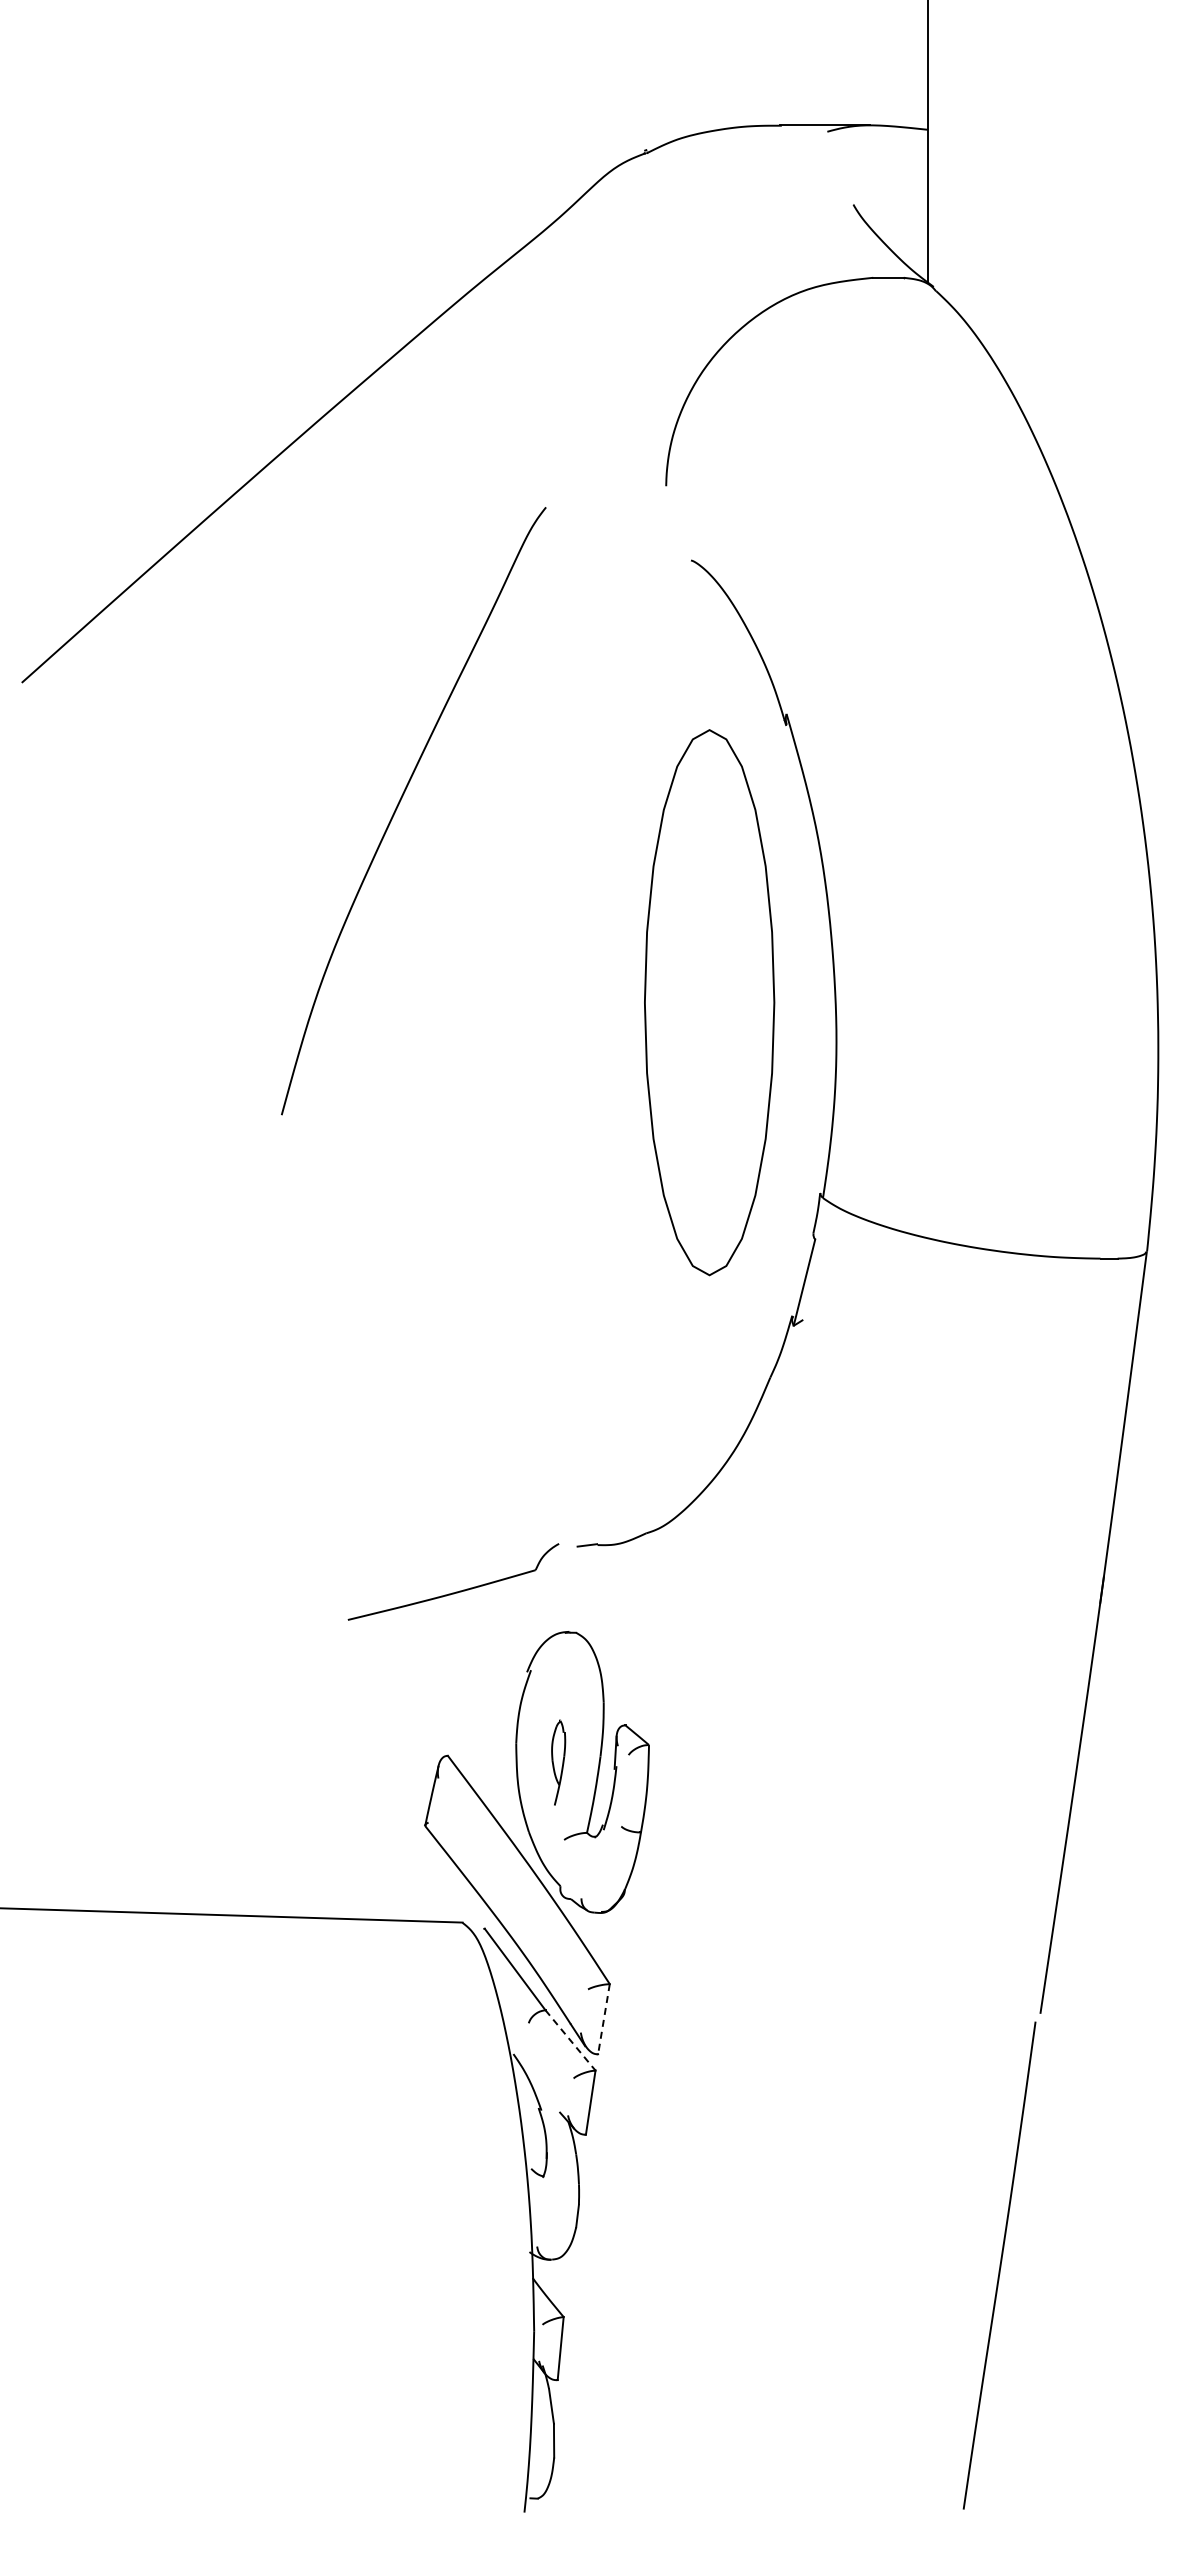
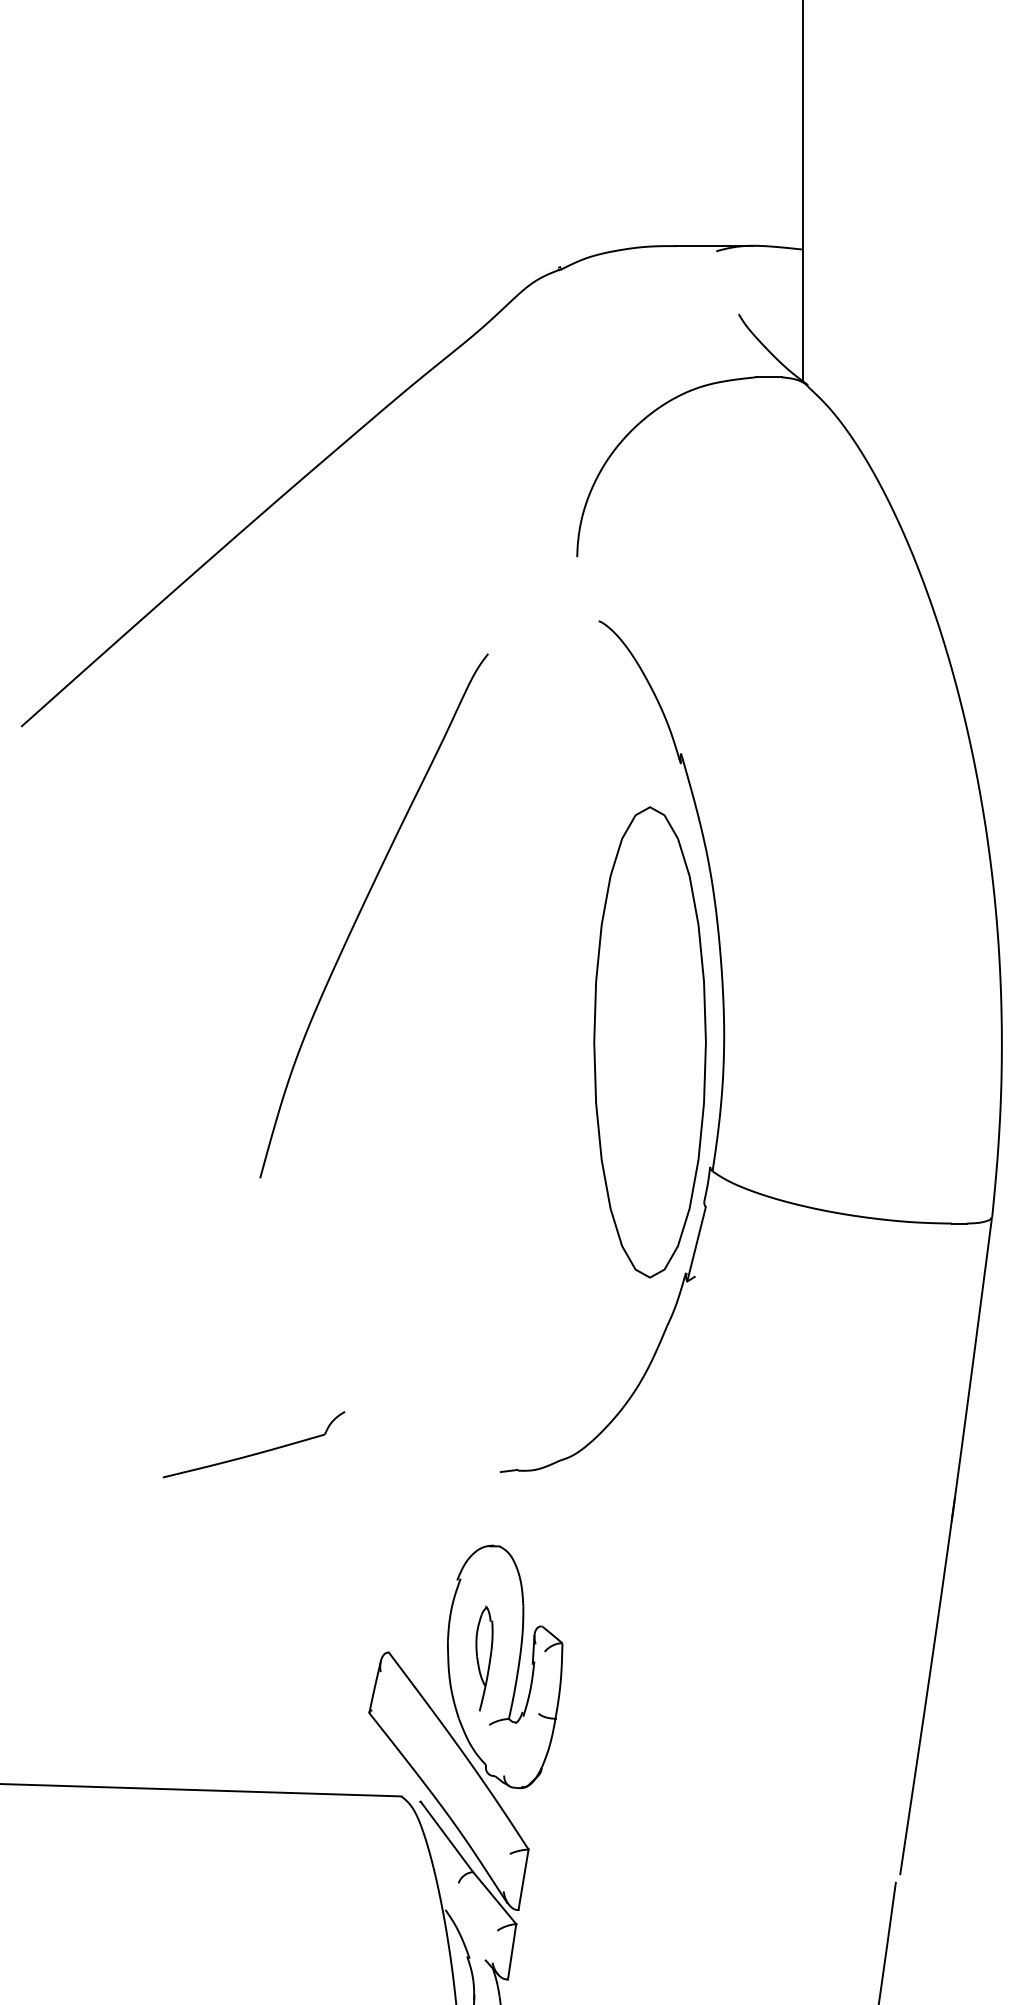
curve: (399, 804) -> (361, 910), moved
part: (709, 1002) -> (649, 1042), moved
part: (456, 1591) -> (256, 1452), moved
part: (558, 1762) -> (484, 1658), size x1.43
line: (603, 2019) -> (523, 1880), dashed -> solid
line: (570, 2040) -> (494, 1898), dashed -> solid

